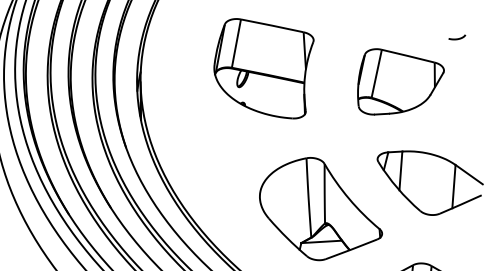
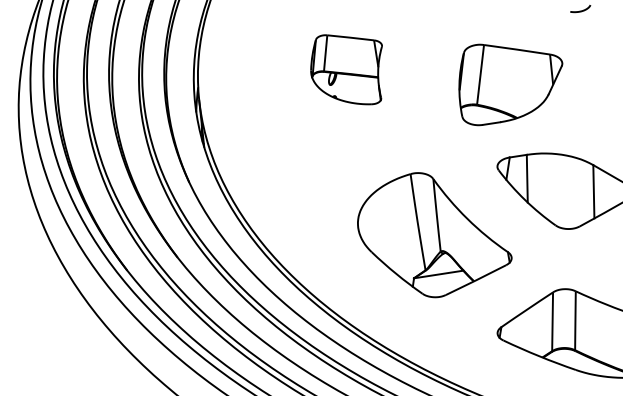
part: (262, 68) -> (346, 69), size x0.6
part: (400, 83) -> (510, 84), moved

